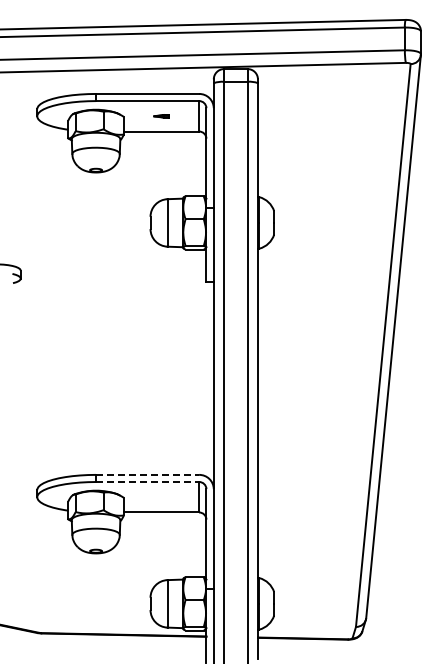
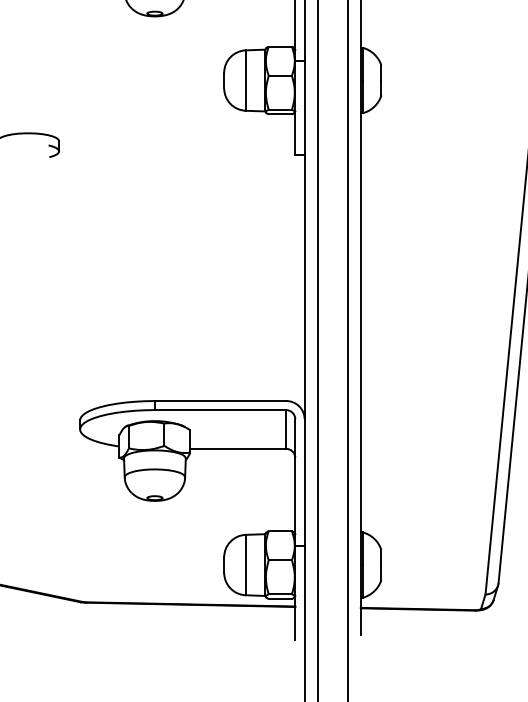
line: (147, 474) -> (220, 400), dashed -> solid
line: (147, 482) -> (220, 410), dashed -> solid

